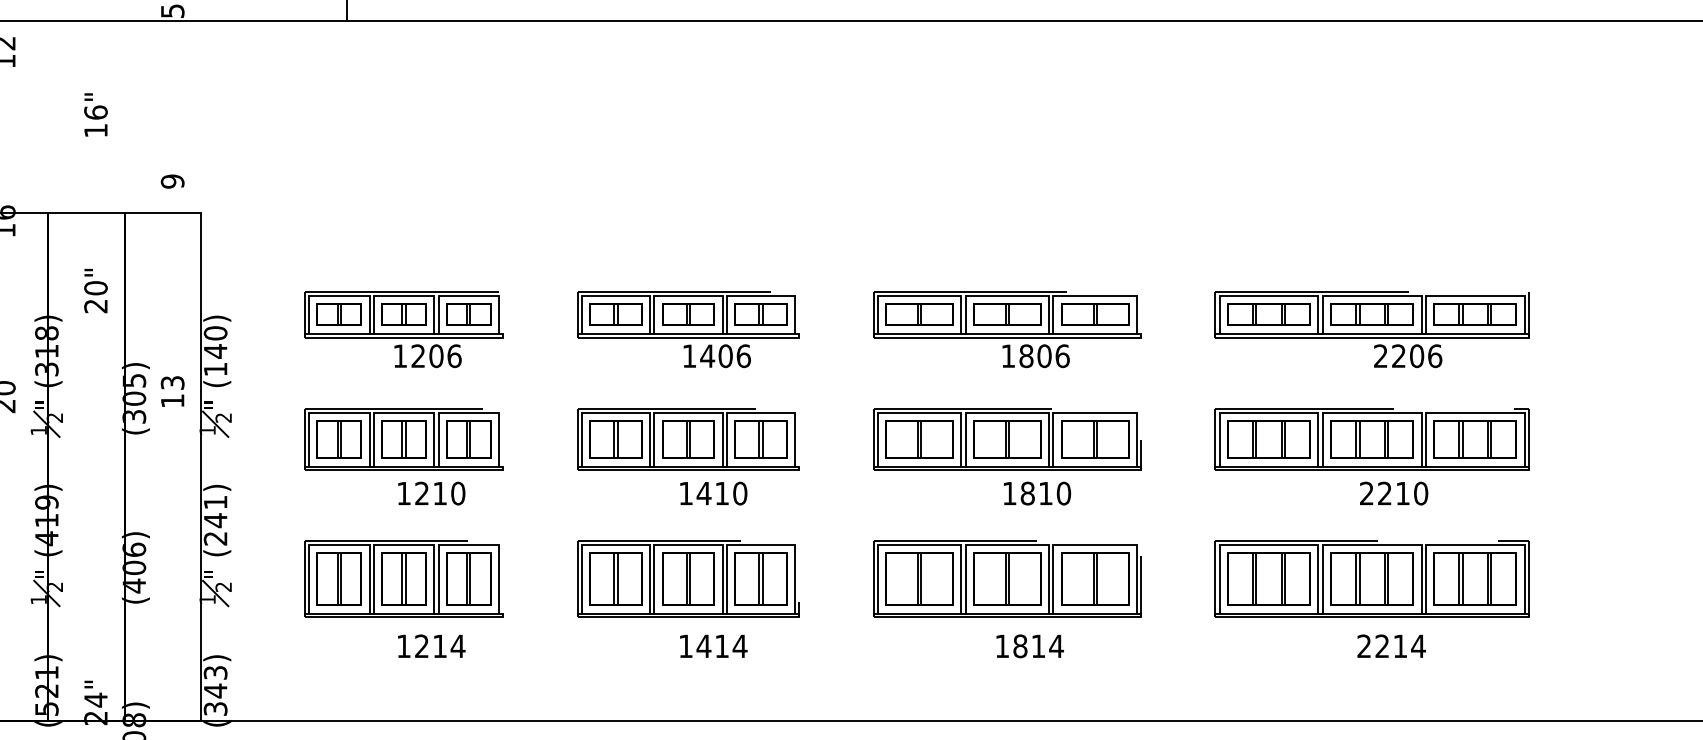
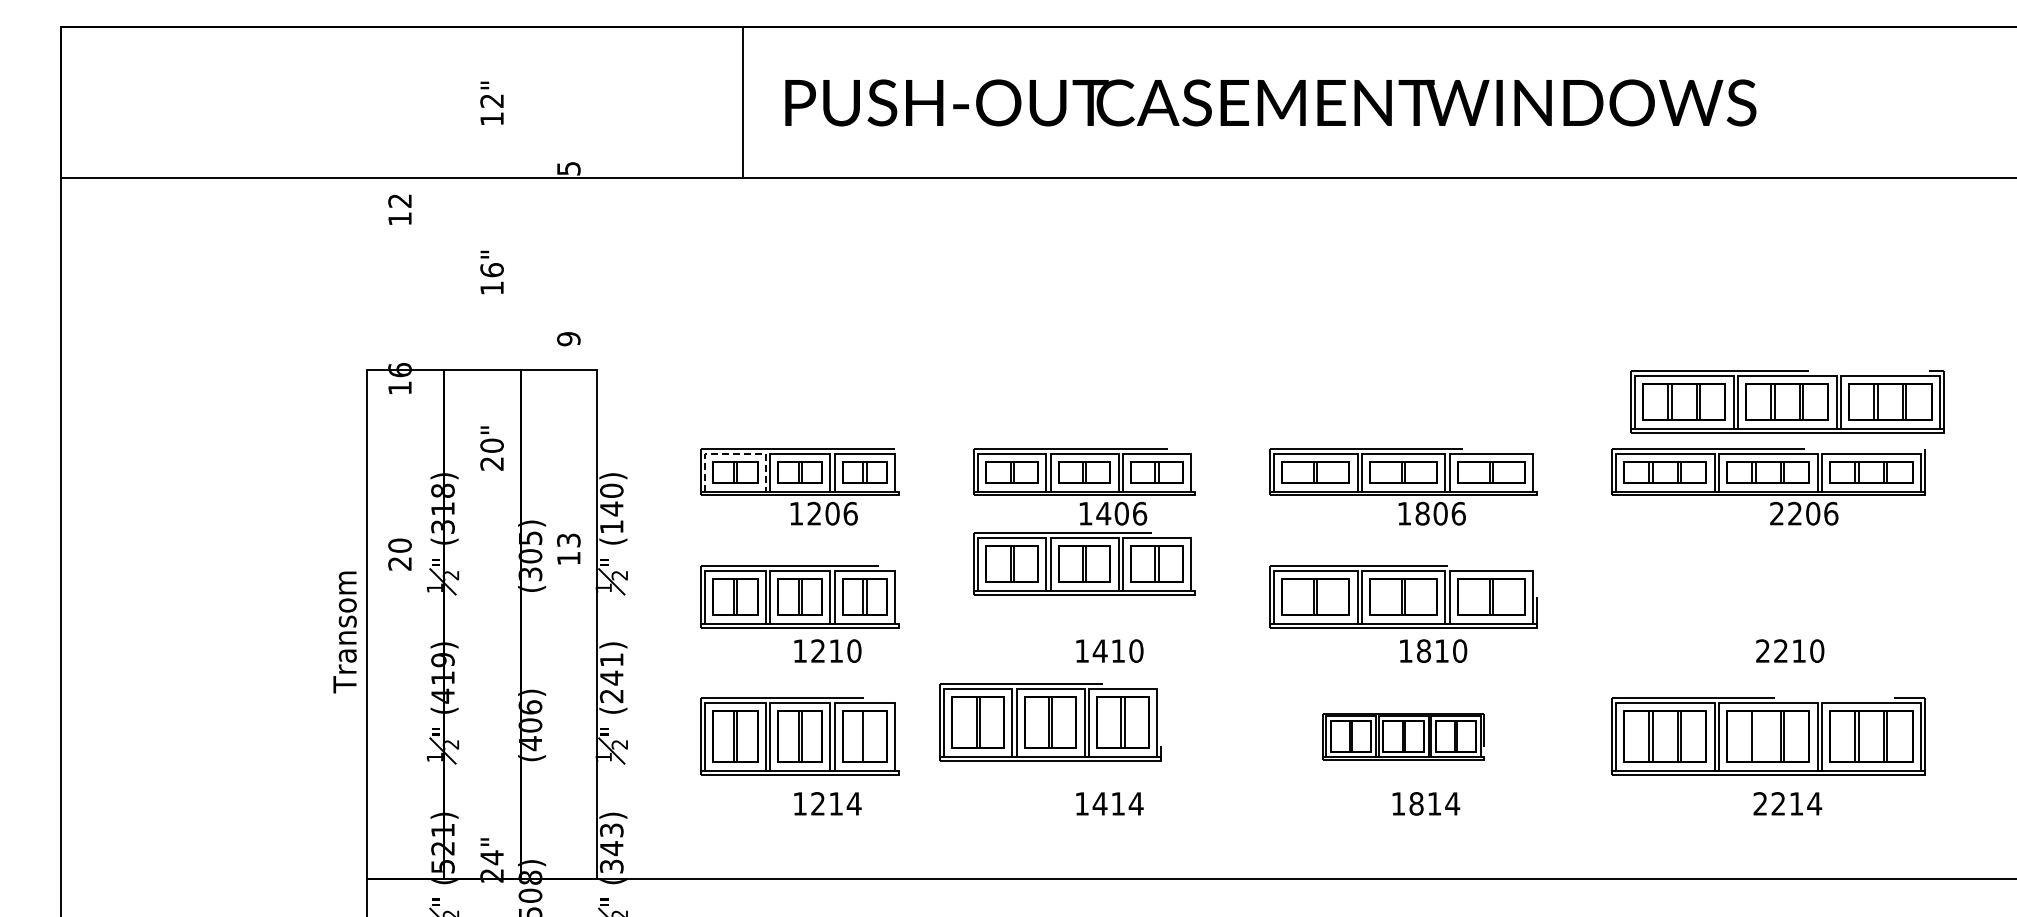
line: (340, 295) -> (736, 453), solid -> dashed
part: (688, 438) -> (1084, 563), moved
part: (1372, 438) -> (1787, 401), moved
line: (470, 578) -> (866, 736), removed
part: (688, 578) -> (1050, 722), moved
part: (1007, 578) -> (1403, 736), size x0.6
line: (1359, 578) -> (1755, 736), removed

